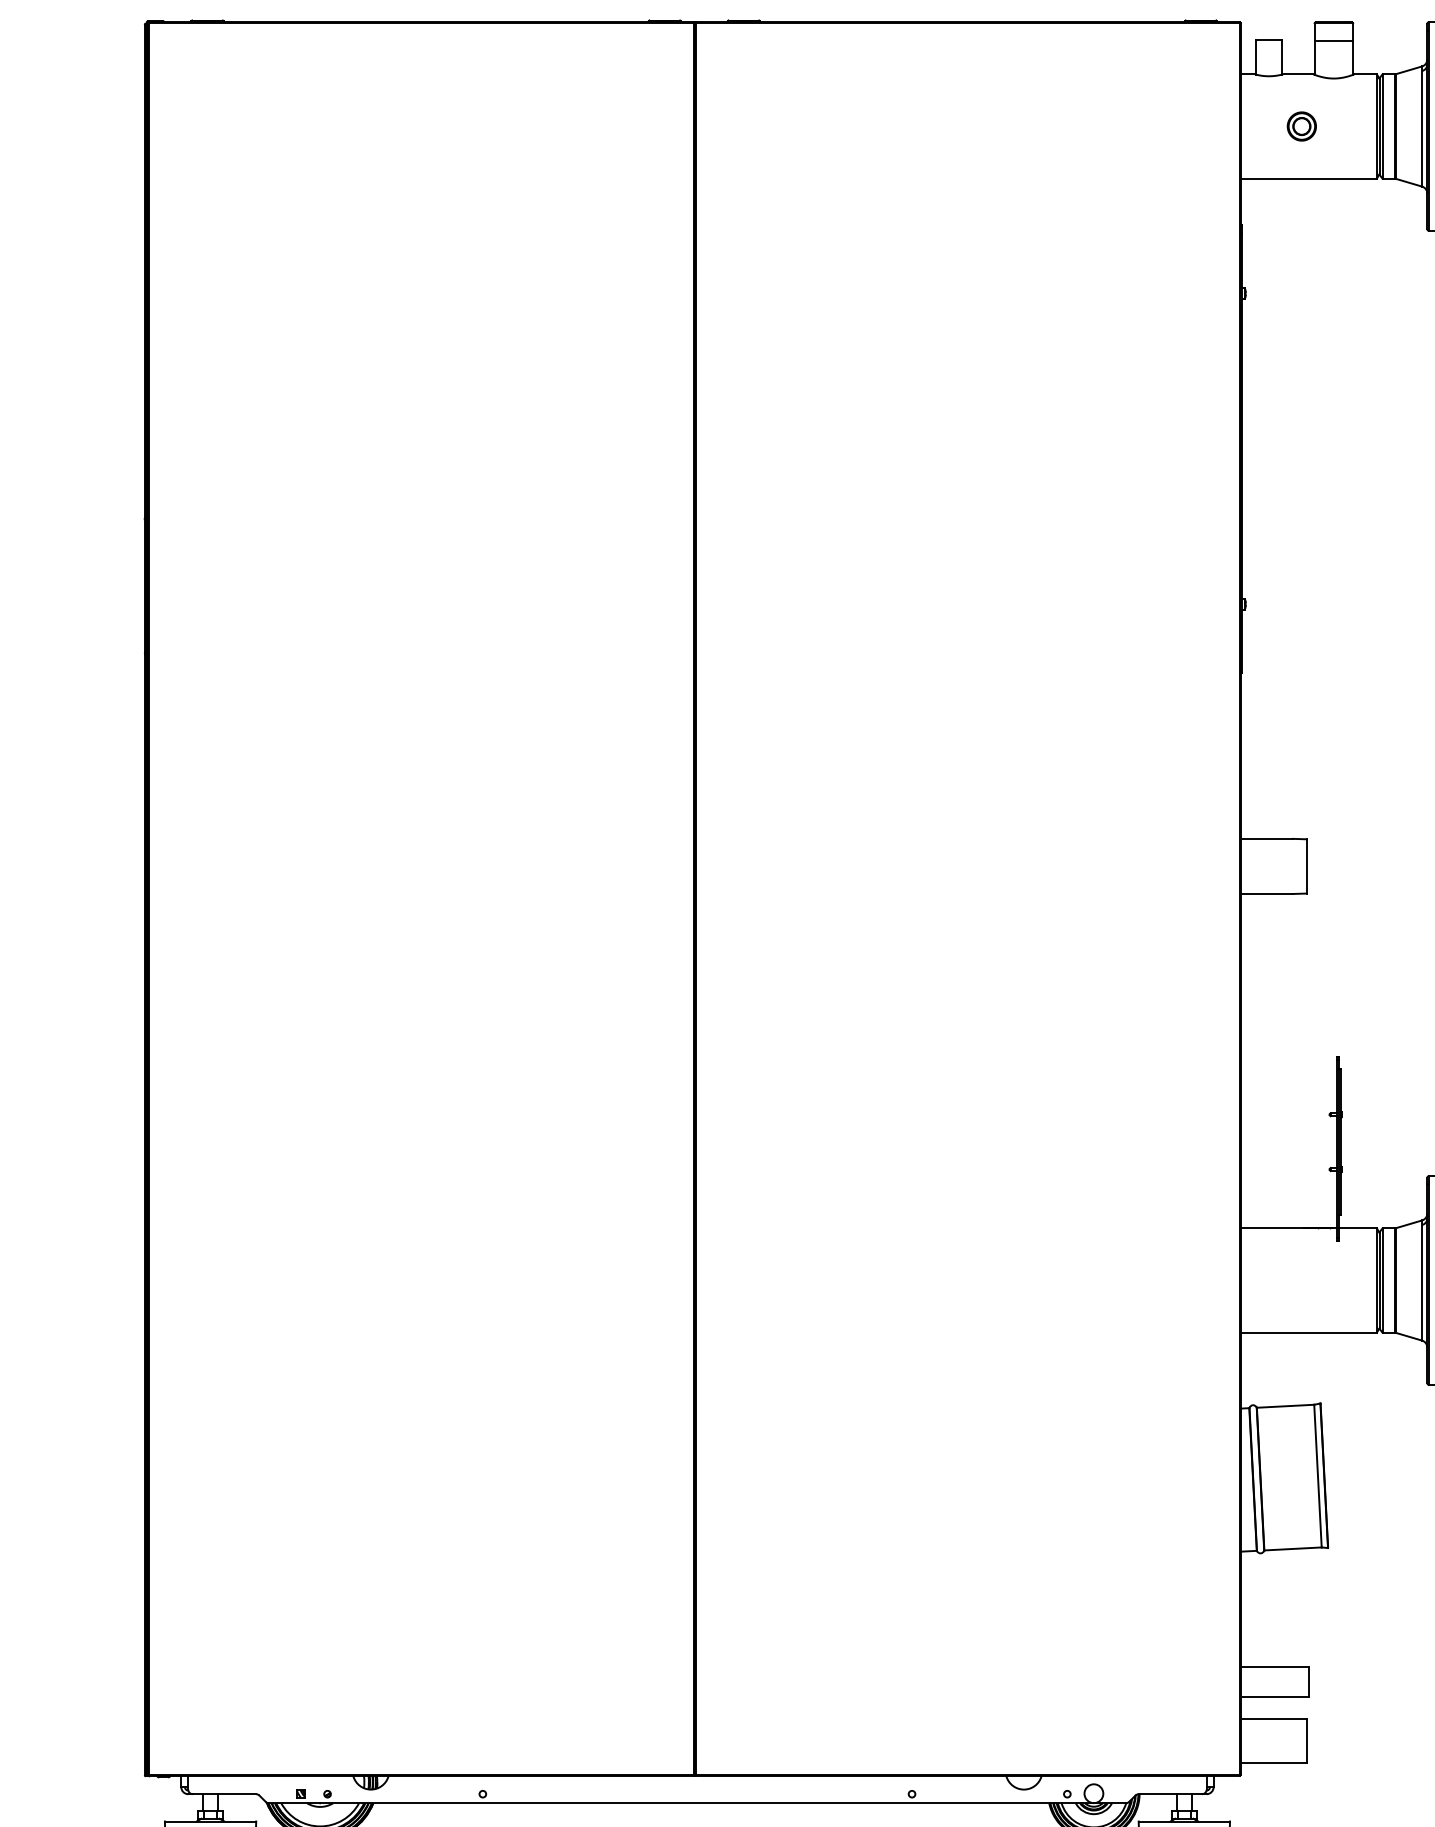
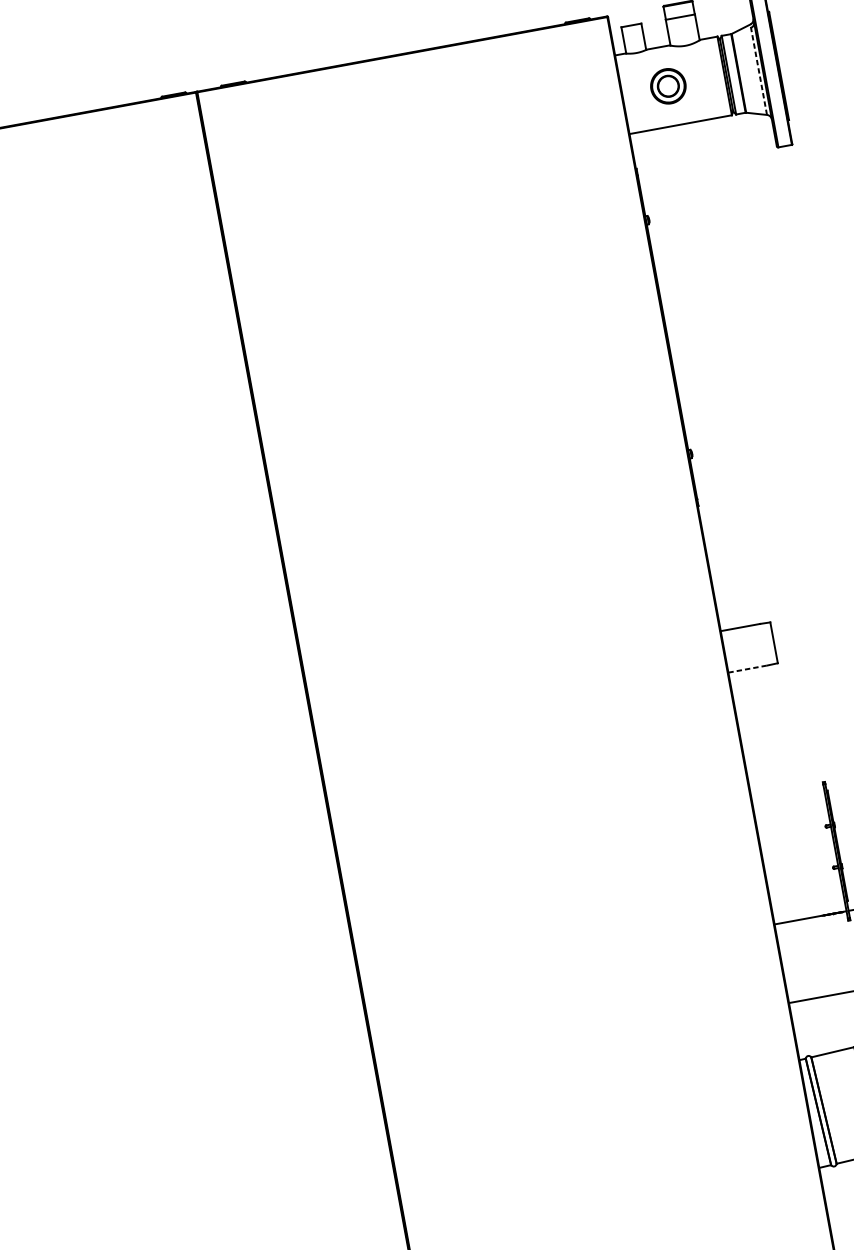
part: (1301, 126) -> (667, 86), size x1.6
line: (1422, 126) -> (759, 69), solid -> dashed
line: (1267, 893) -> (748, 668), solid -> dashed

